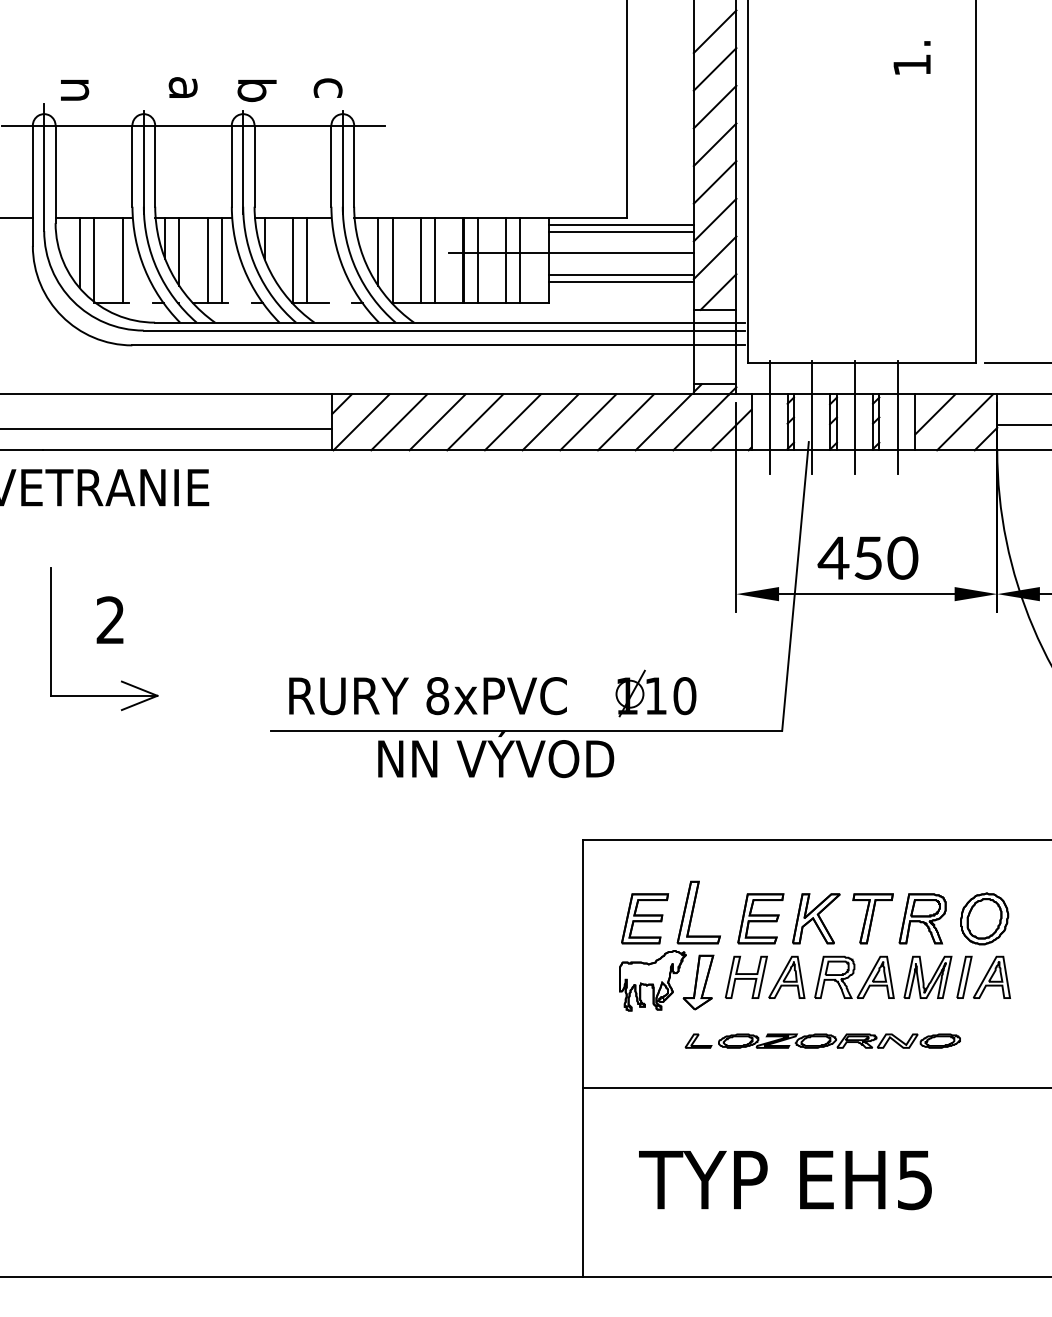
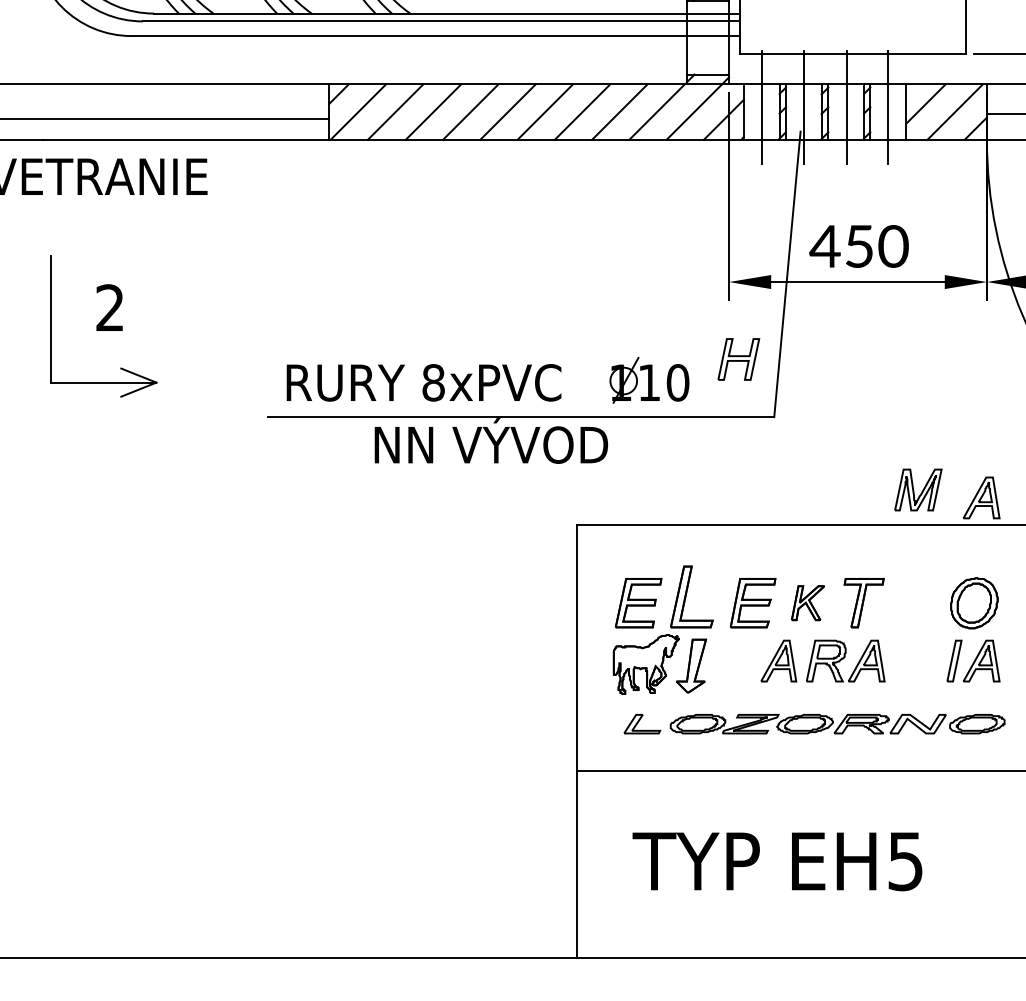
part: (991, 811) -> (981, 497), added
part: (816, 918) -> (808, 602), size x0.7
part: (922, 918) -> (913, 602), removed
part: (745, 976) -> (737, 358), moved
part: (927, 976) -> (917, 489), moved
part: (822, 1040) -> (814, 723), size x1.4

